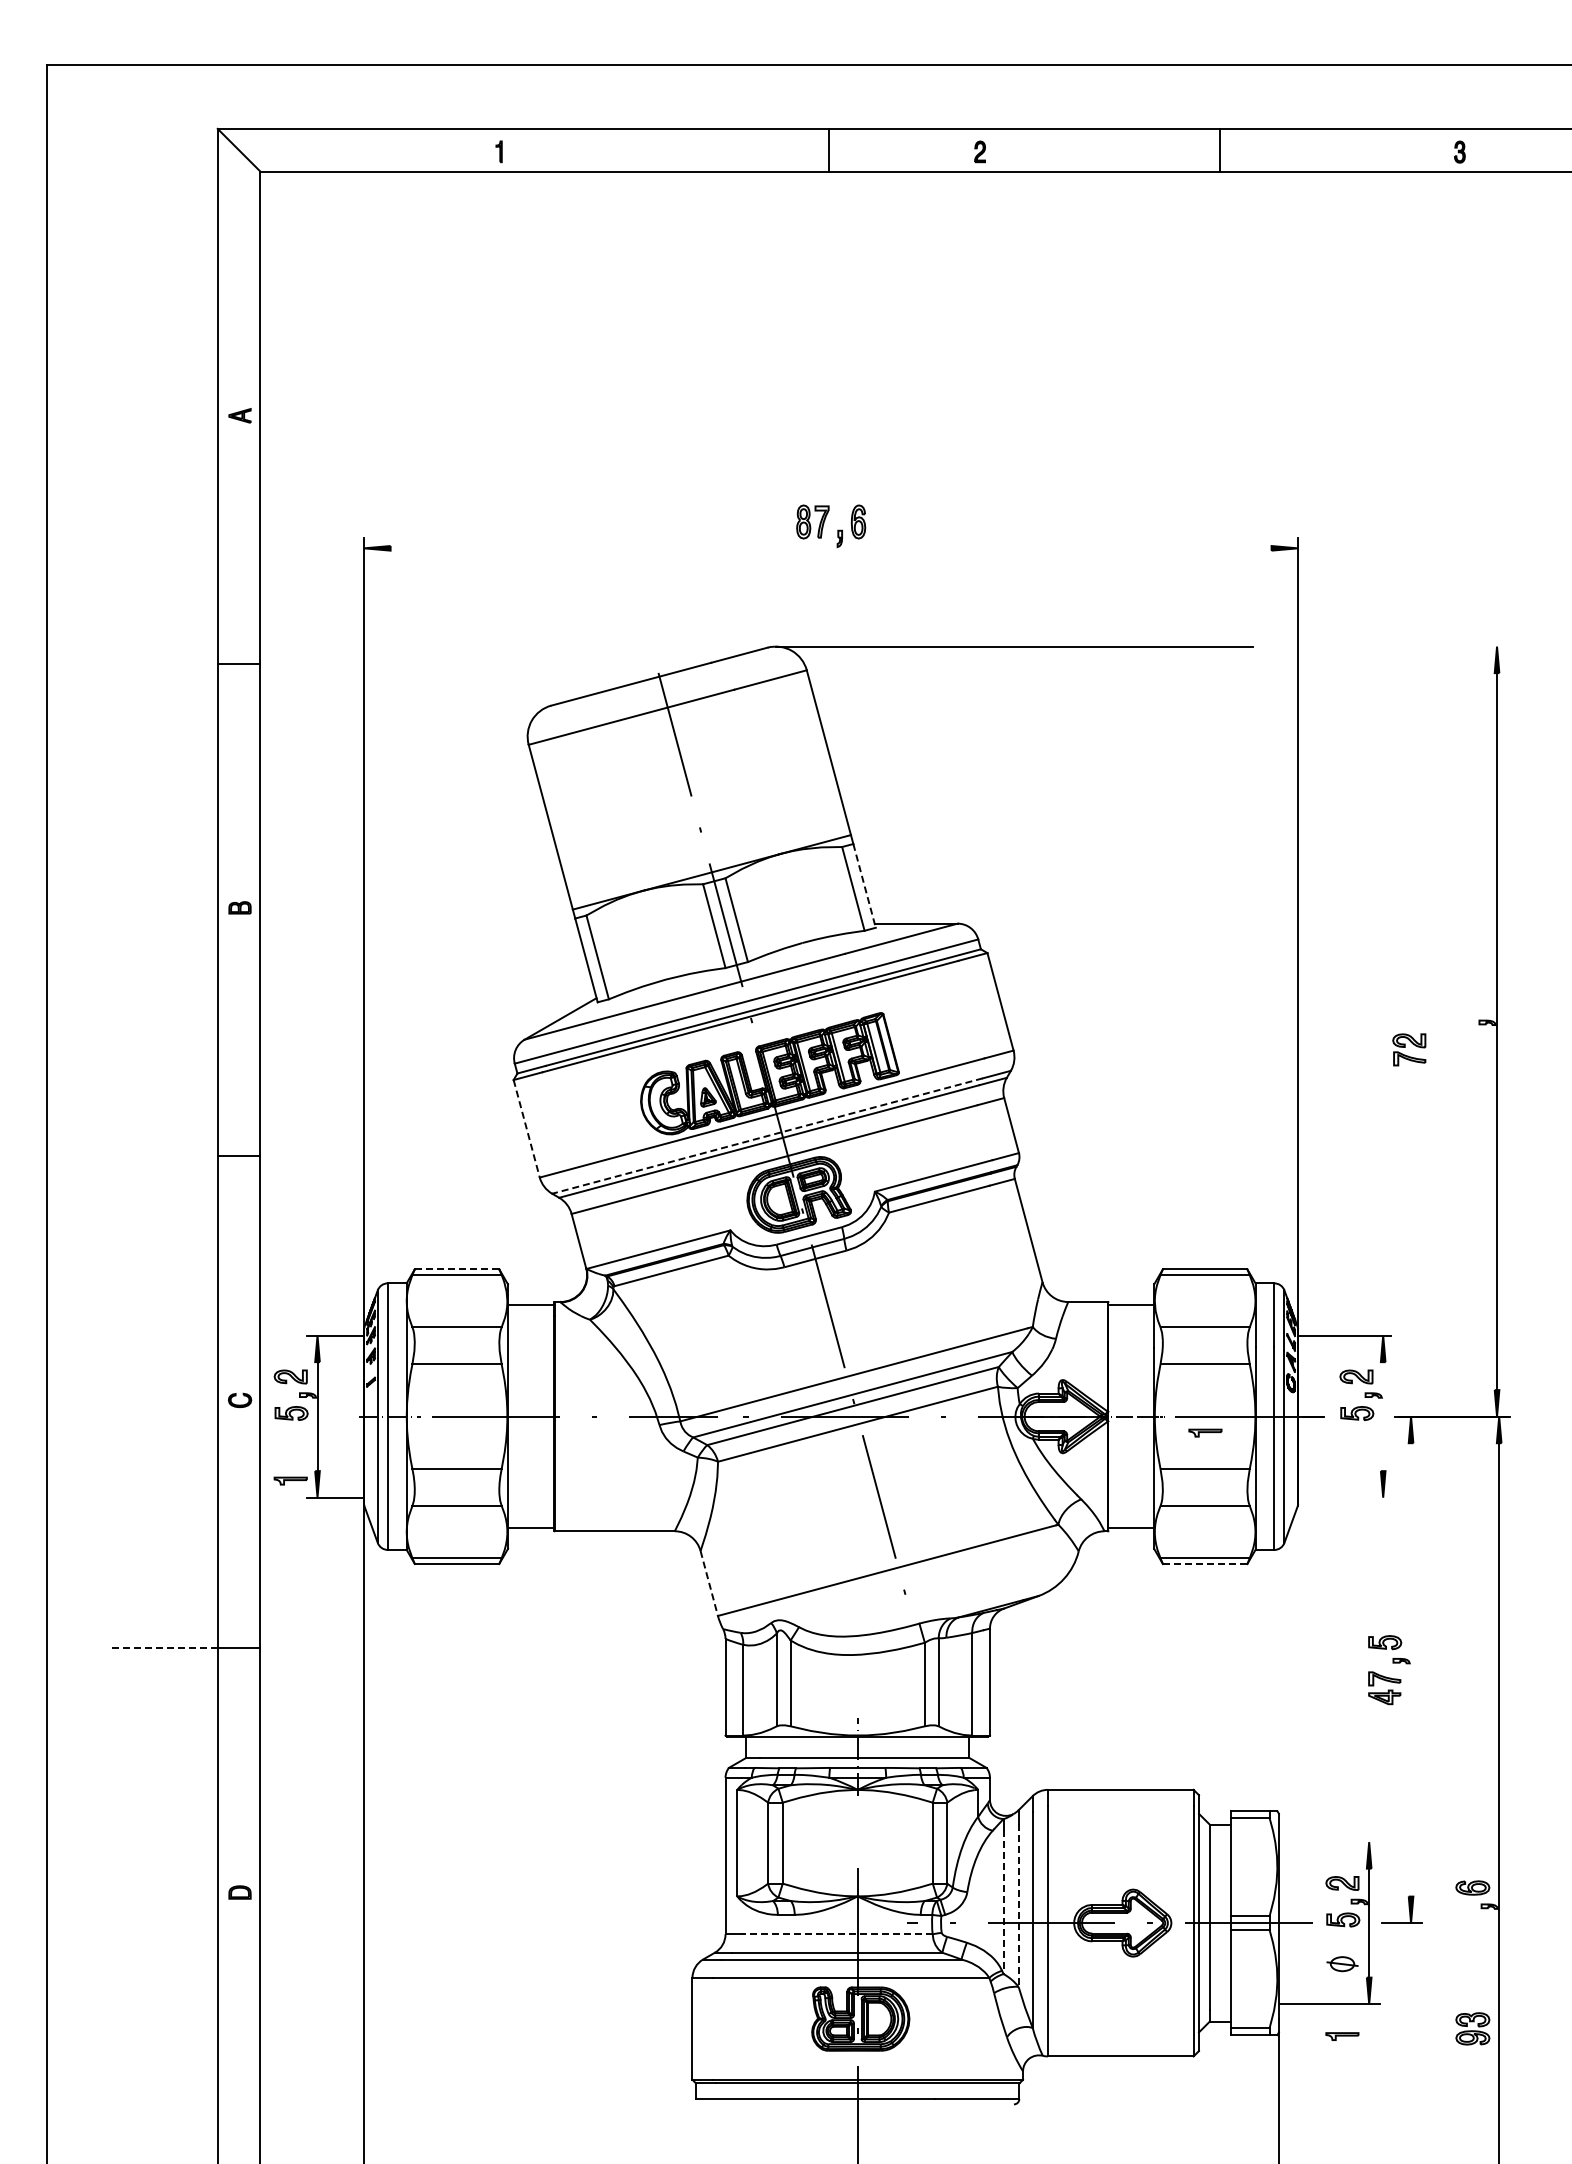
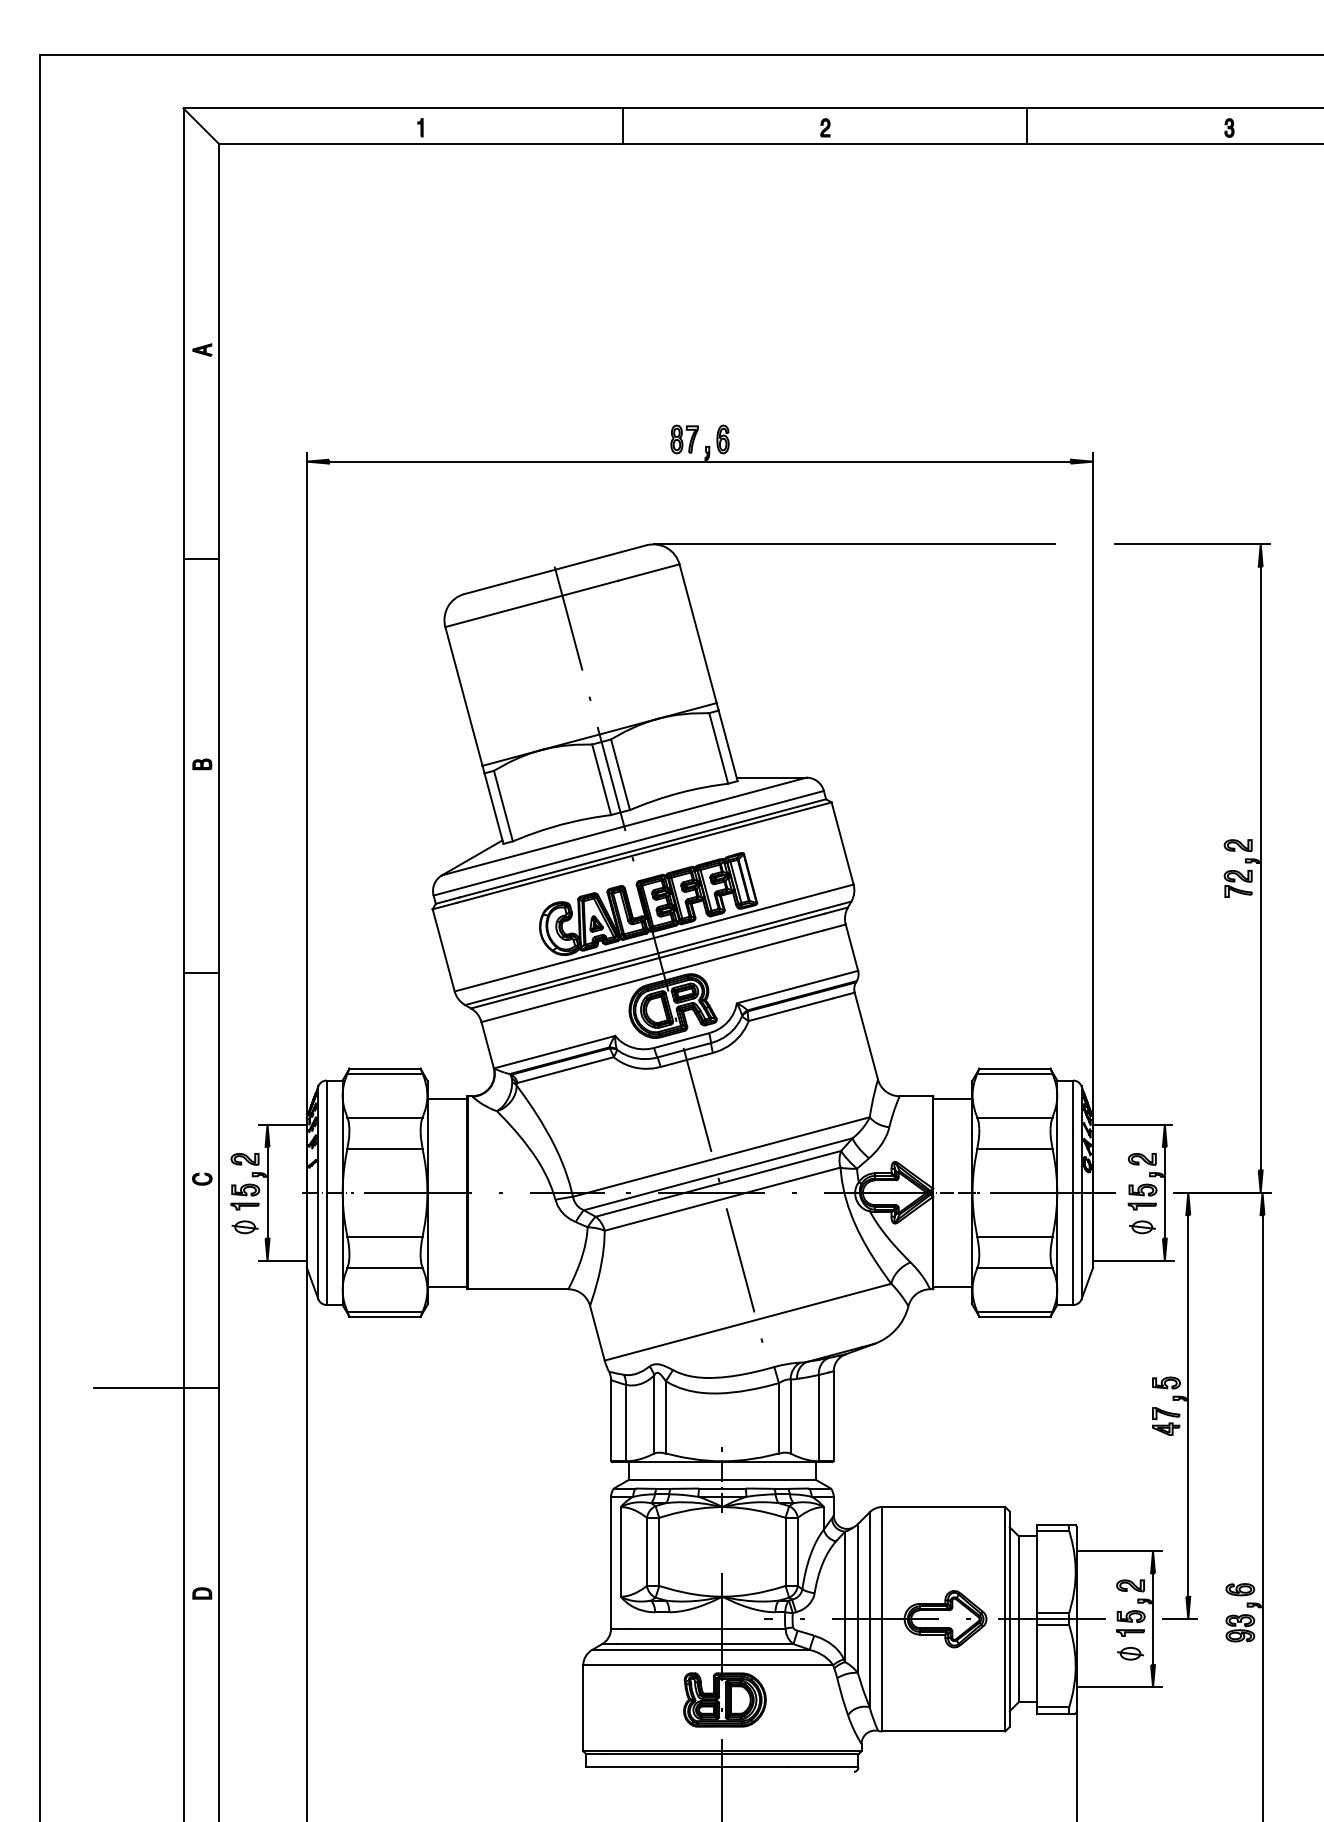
line: (829, 149) -> (623, 125), moved
line: (830, 548) -> (699, 461), added
line: (1415, 646) -> (1192, 544), added
line: (864, 886) -> (728, 746), dashed -> solid
part: (1470, 1003) -> (1238, 844), added
part: (1409, 1049) -> (1238, 883), moved
line: (526, 1129) -> (443, 950), dashed -> solid
line: (767, 1136) -> (646, 956), dashed -> solid
line: (456, 1269) -> (384, 1068), dashed -> solid
line: (1383, 1416) -> (1165, 1192), added
part: (1205, 1432) -> (1142, 1206), moved
part: (290, 1457) -> (244, 1227), added
part: (1356, 1457) -> (1142, 1227), added
part: (290, 1480) -> (244, 1206), moved
line: (1345, 1497) -> (1133, 1260), added
line: (1205, 1563) -> (1015, 1316), dashed -> solid
line: (709, 1583) -> (597, 1333), dashed -> solid
line: (163, 1648) -> (137, 1387), dashed -> solid
line: (1411, 1669) -> (1188, 1405), added
line: (1329, 1842) -> (1119, 1551), added
line: (1003, 1902) -> (845, 1601), dashed -> solid
line: (1018, 1906) -> (857, 1605), dashed -> solid
line: (836, 1934) -> (704, 1628), dashed -> solid
part: (1472, 2028) -> (1240, 1627), moved
part: (1342, 2036) -> (1130, 1633), moved

